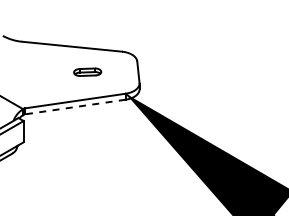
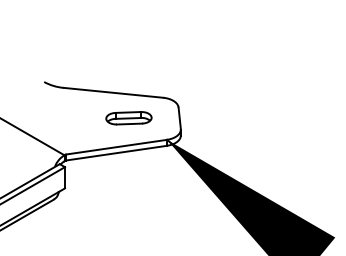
part: (87, 72) -> (128, 118), size x1.67
line: (75, 107) -> (116, 153), dashed -> solid

